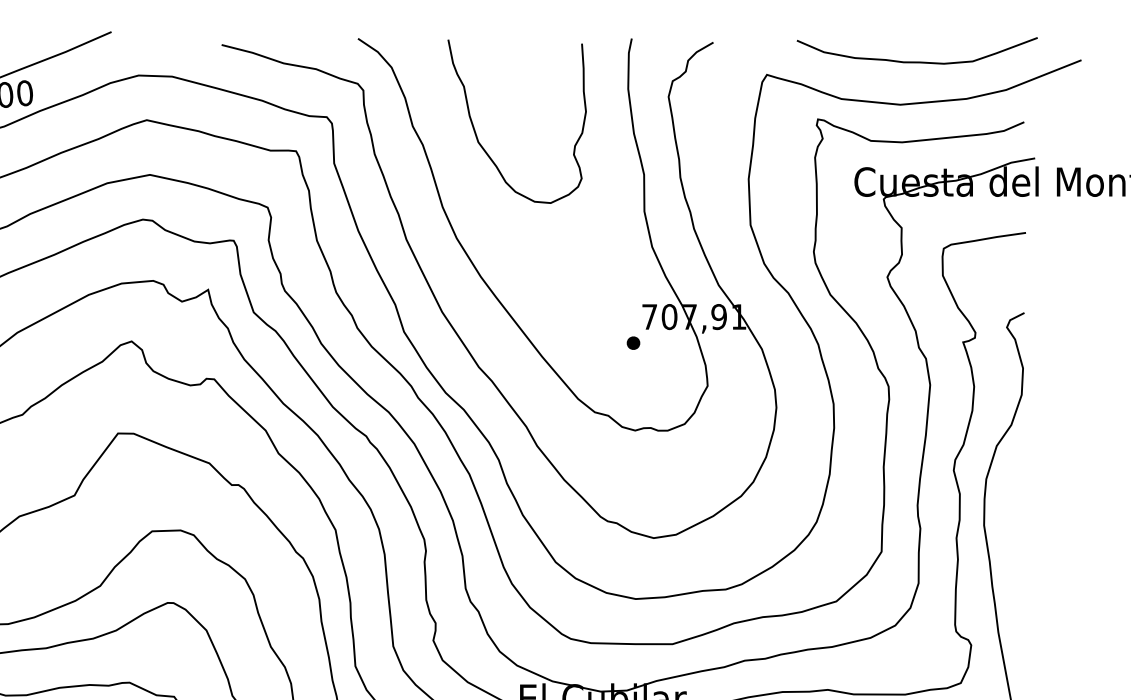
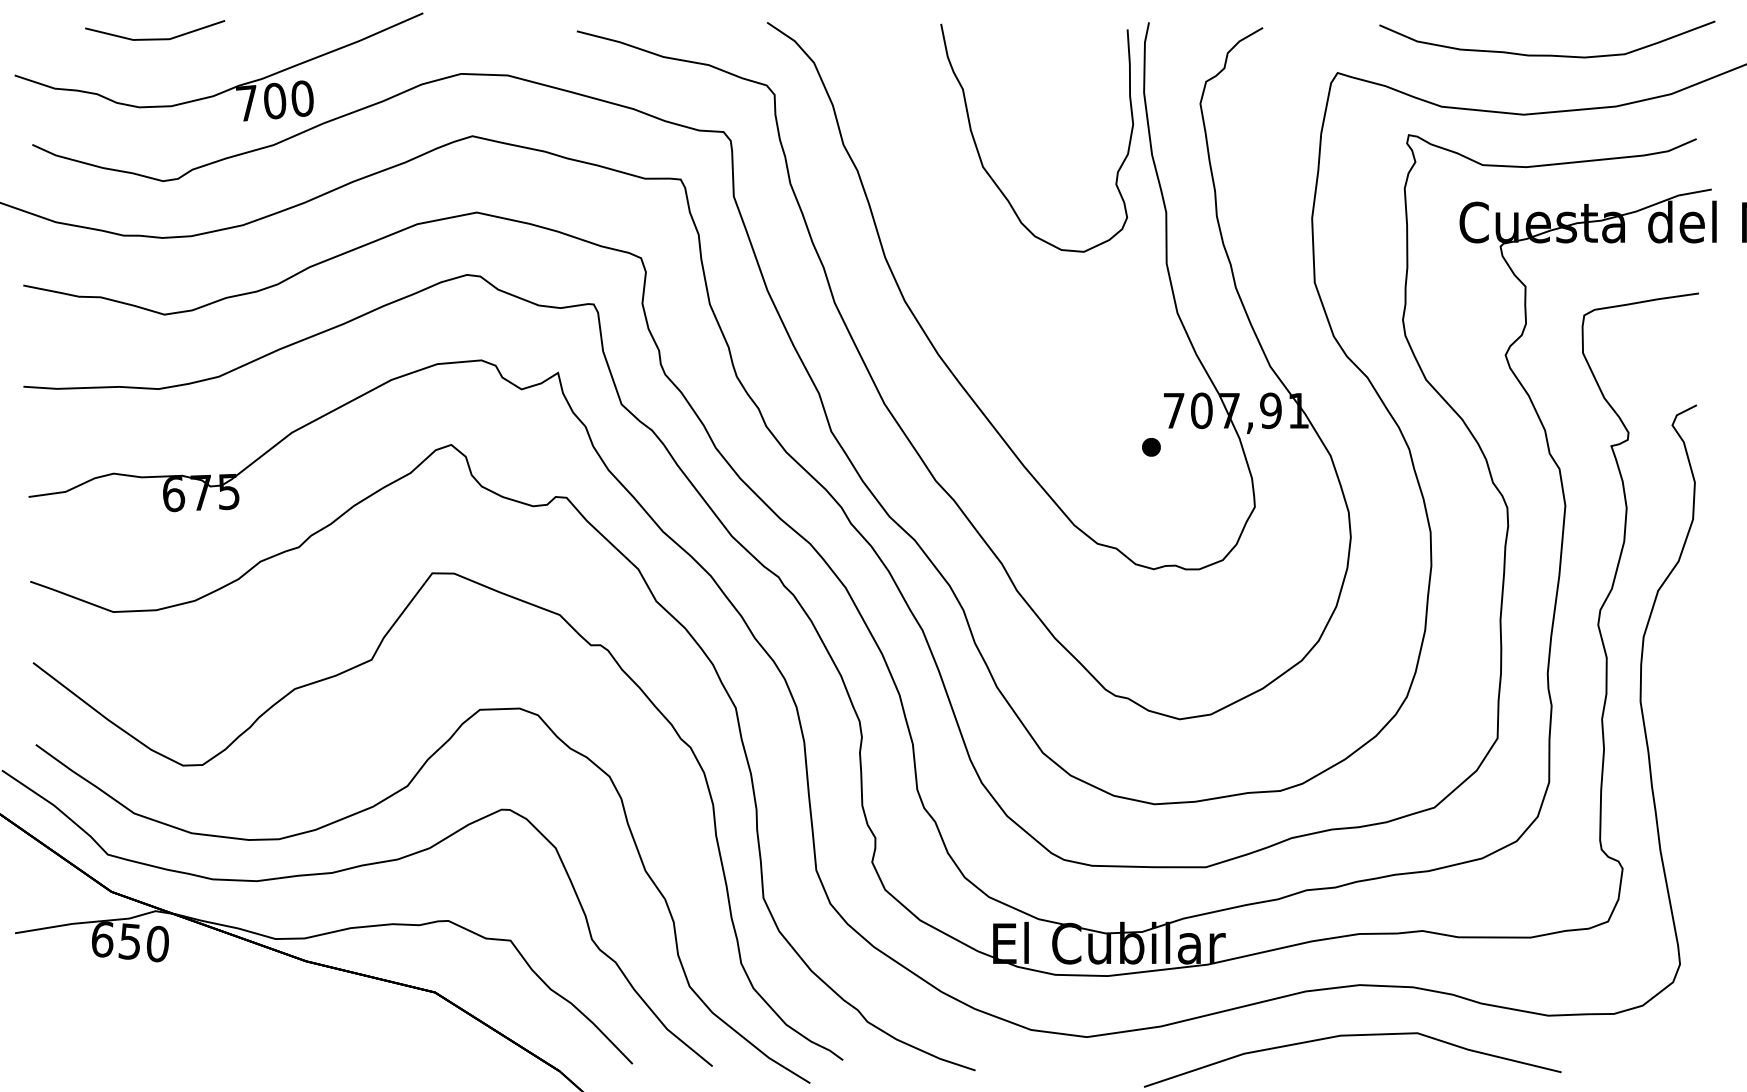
part: (476, 133) -> (980, 155), moved

